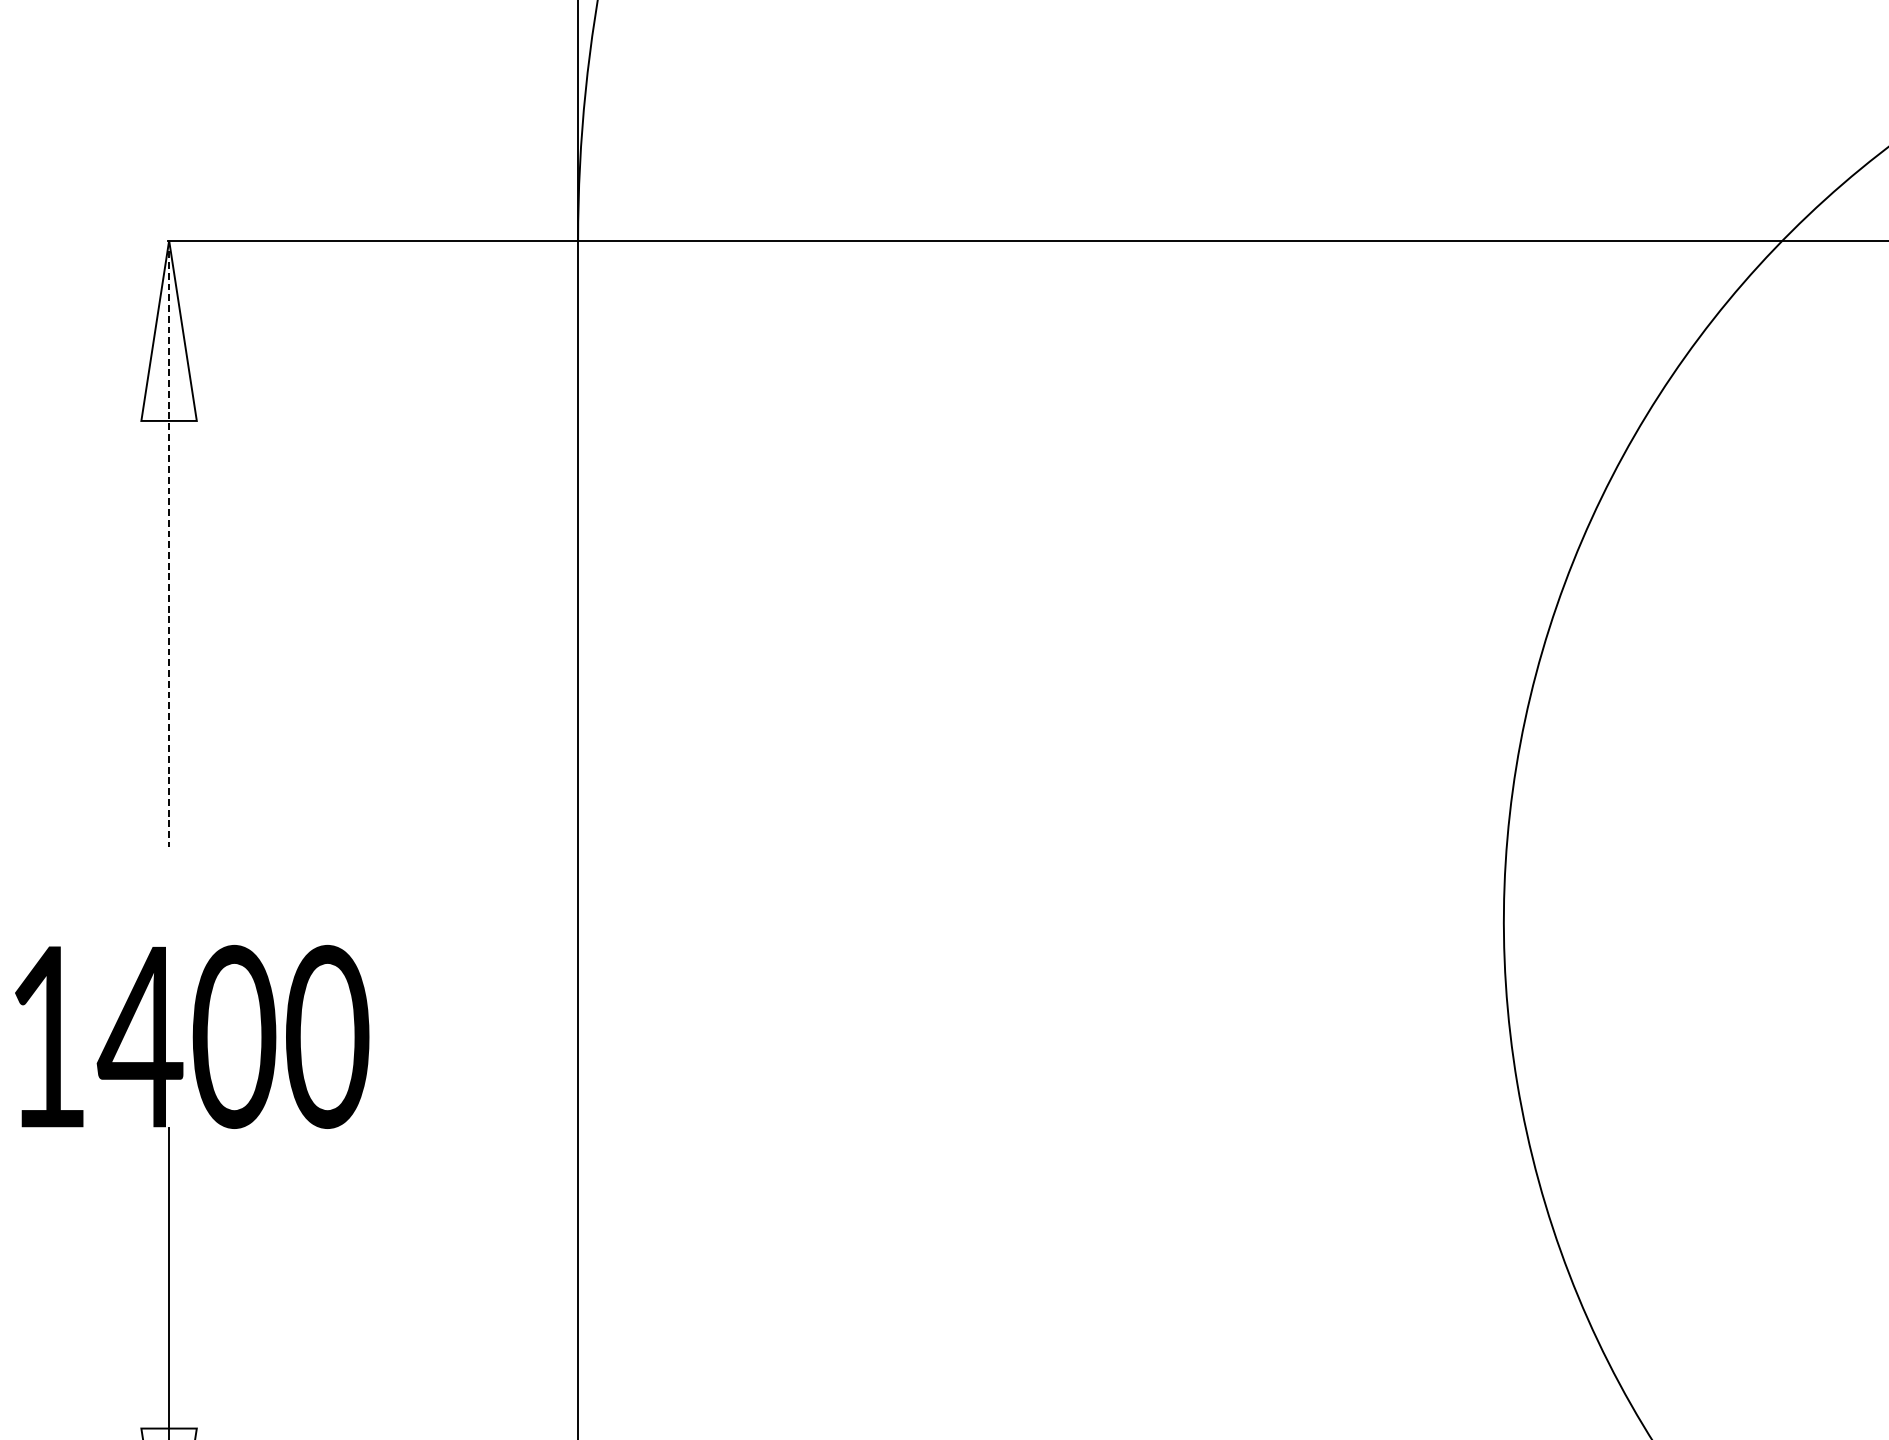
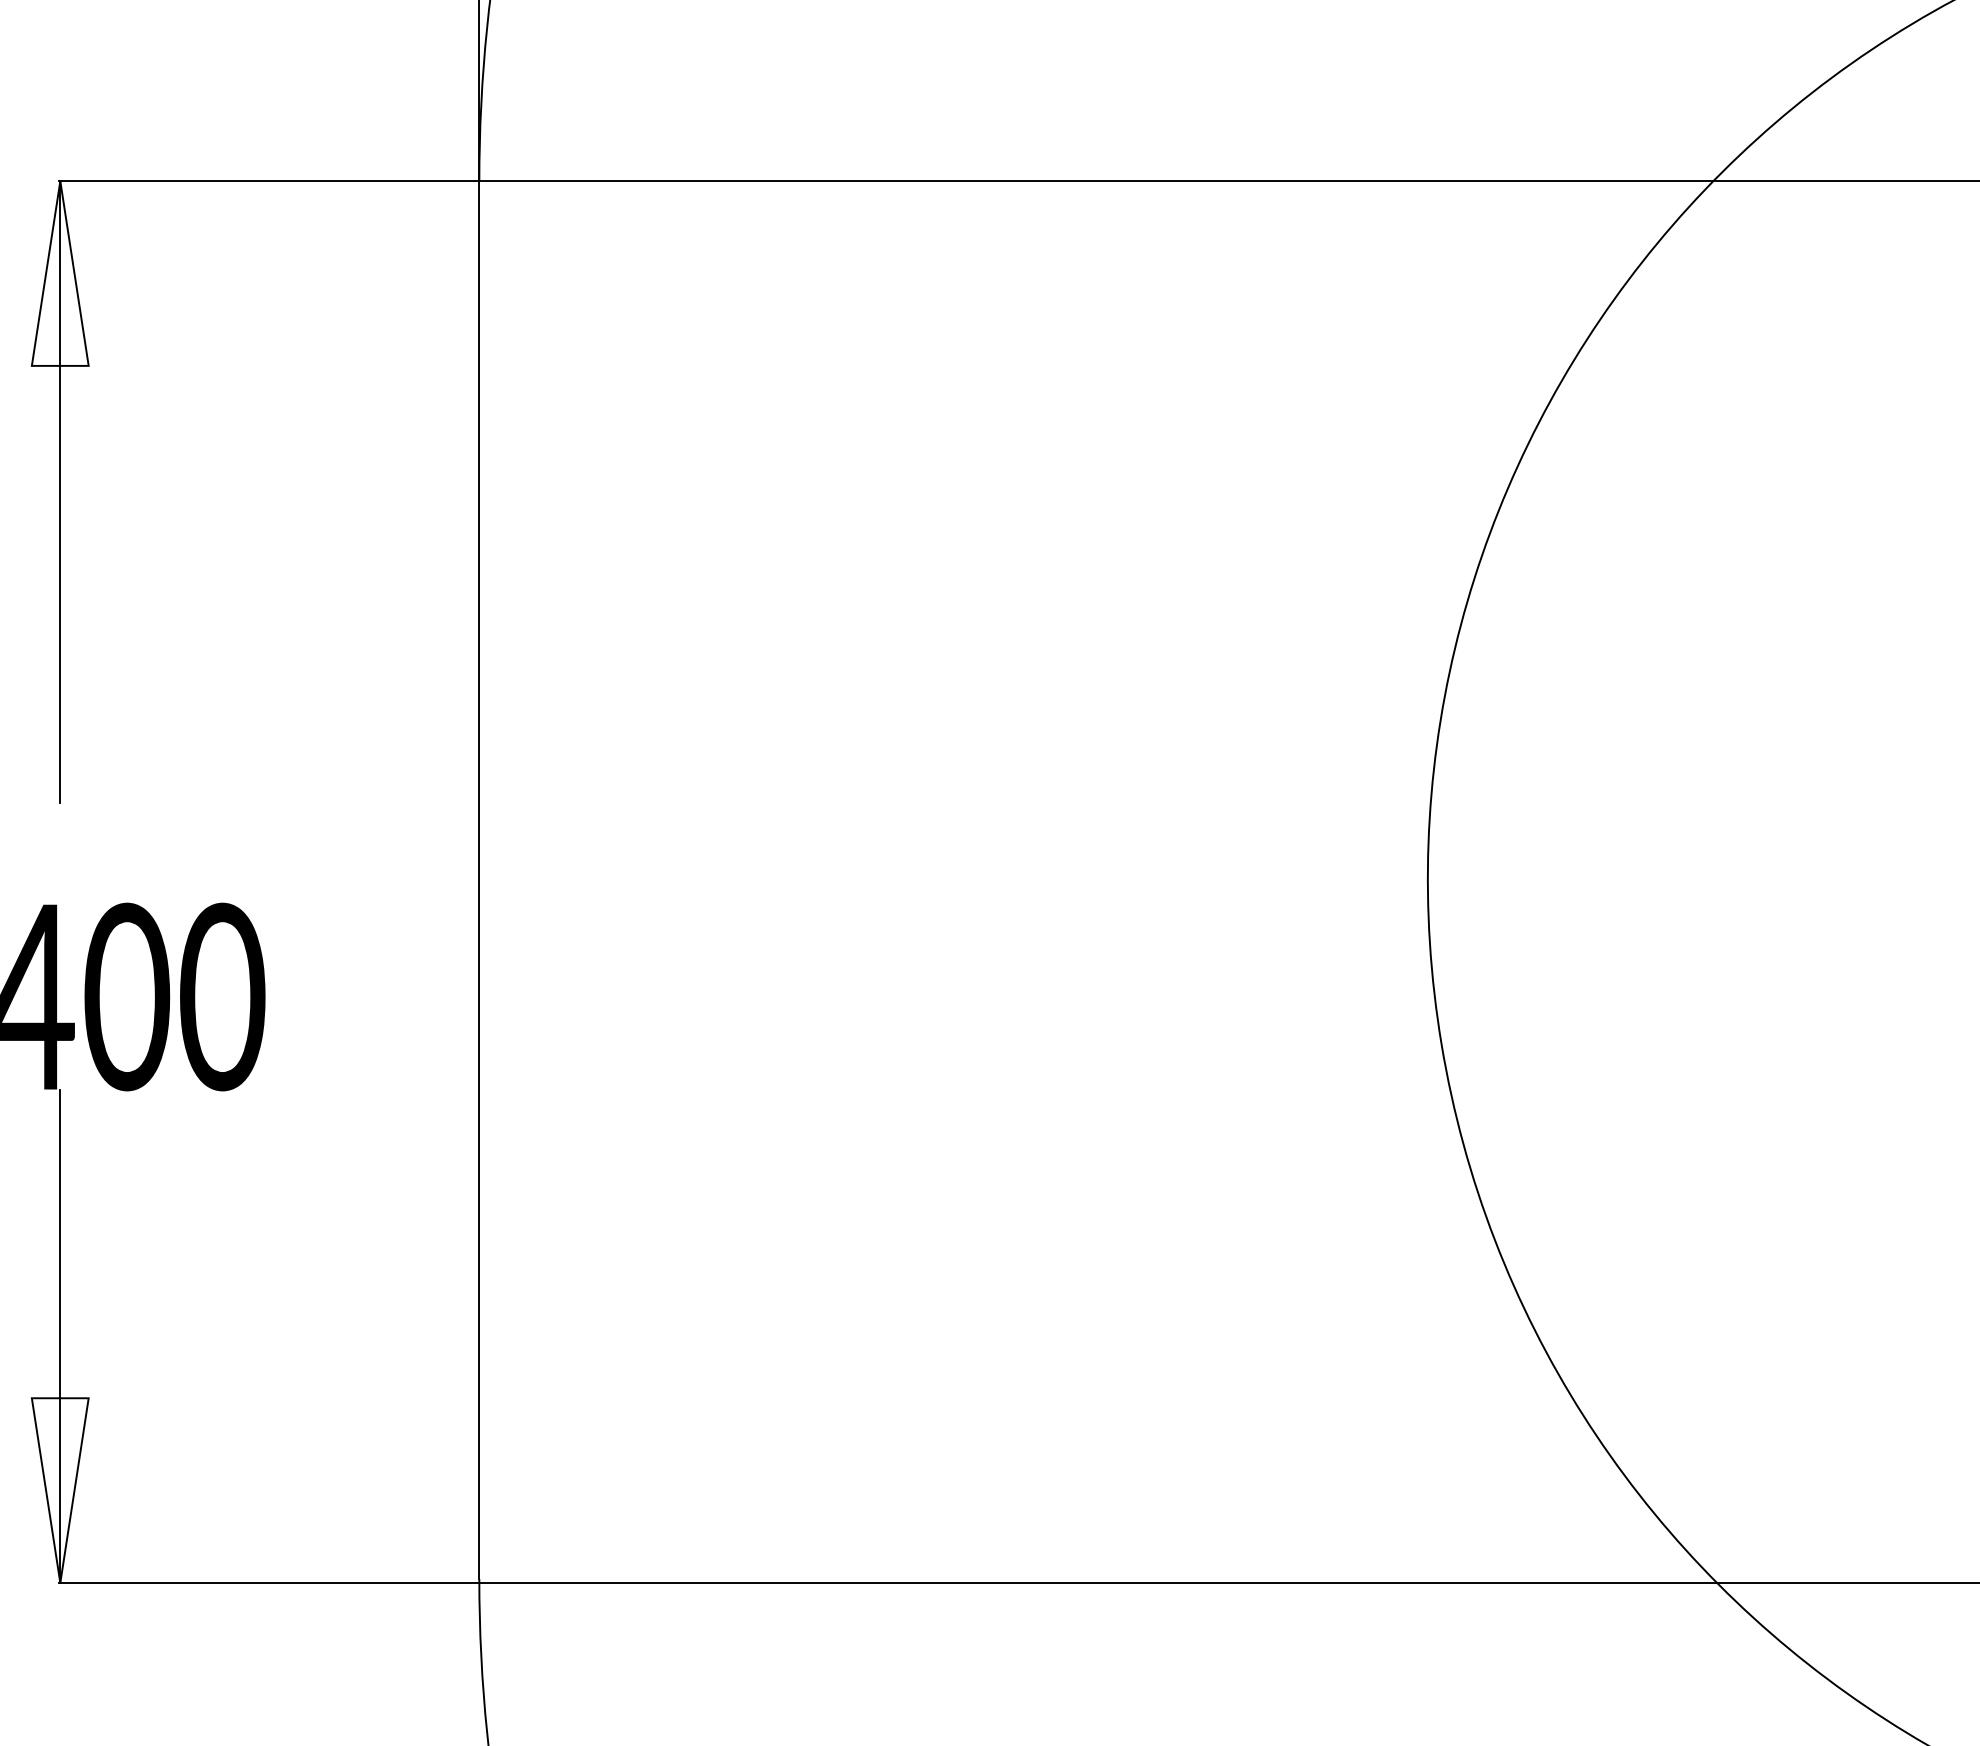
line: (169, 543) -> (60, 491), dashed -> solid

